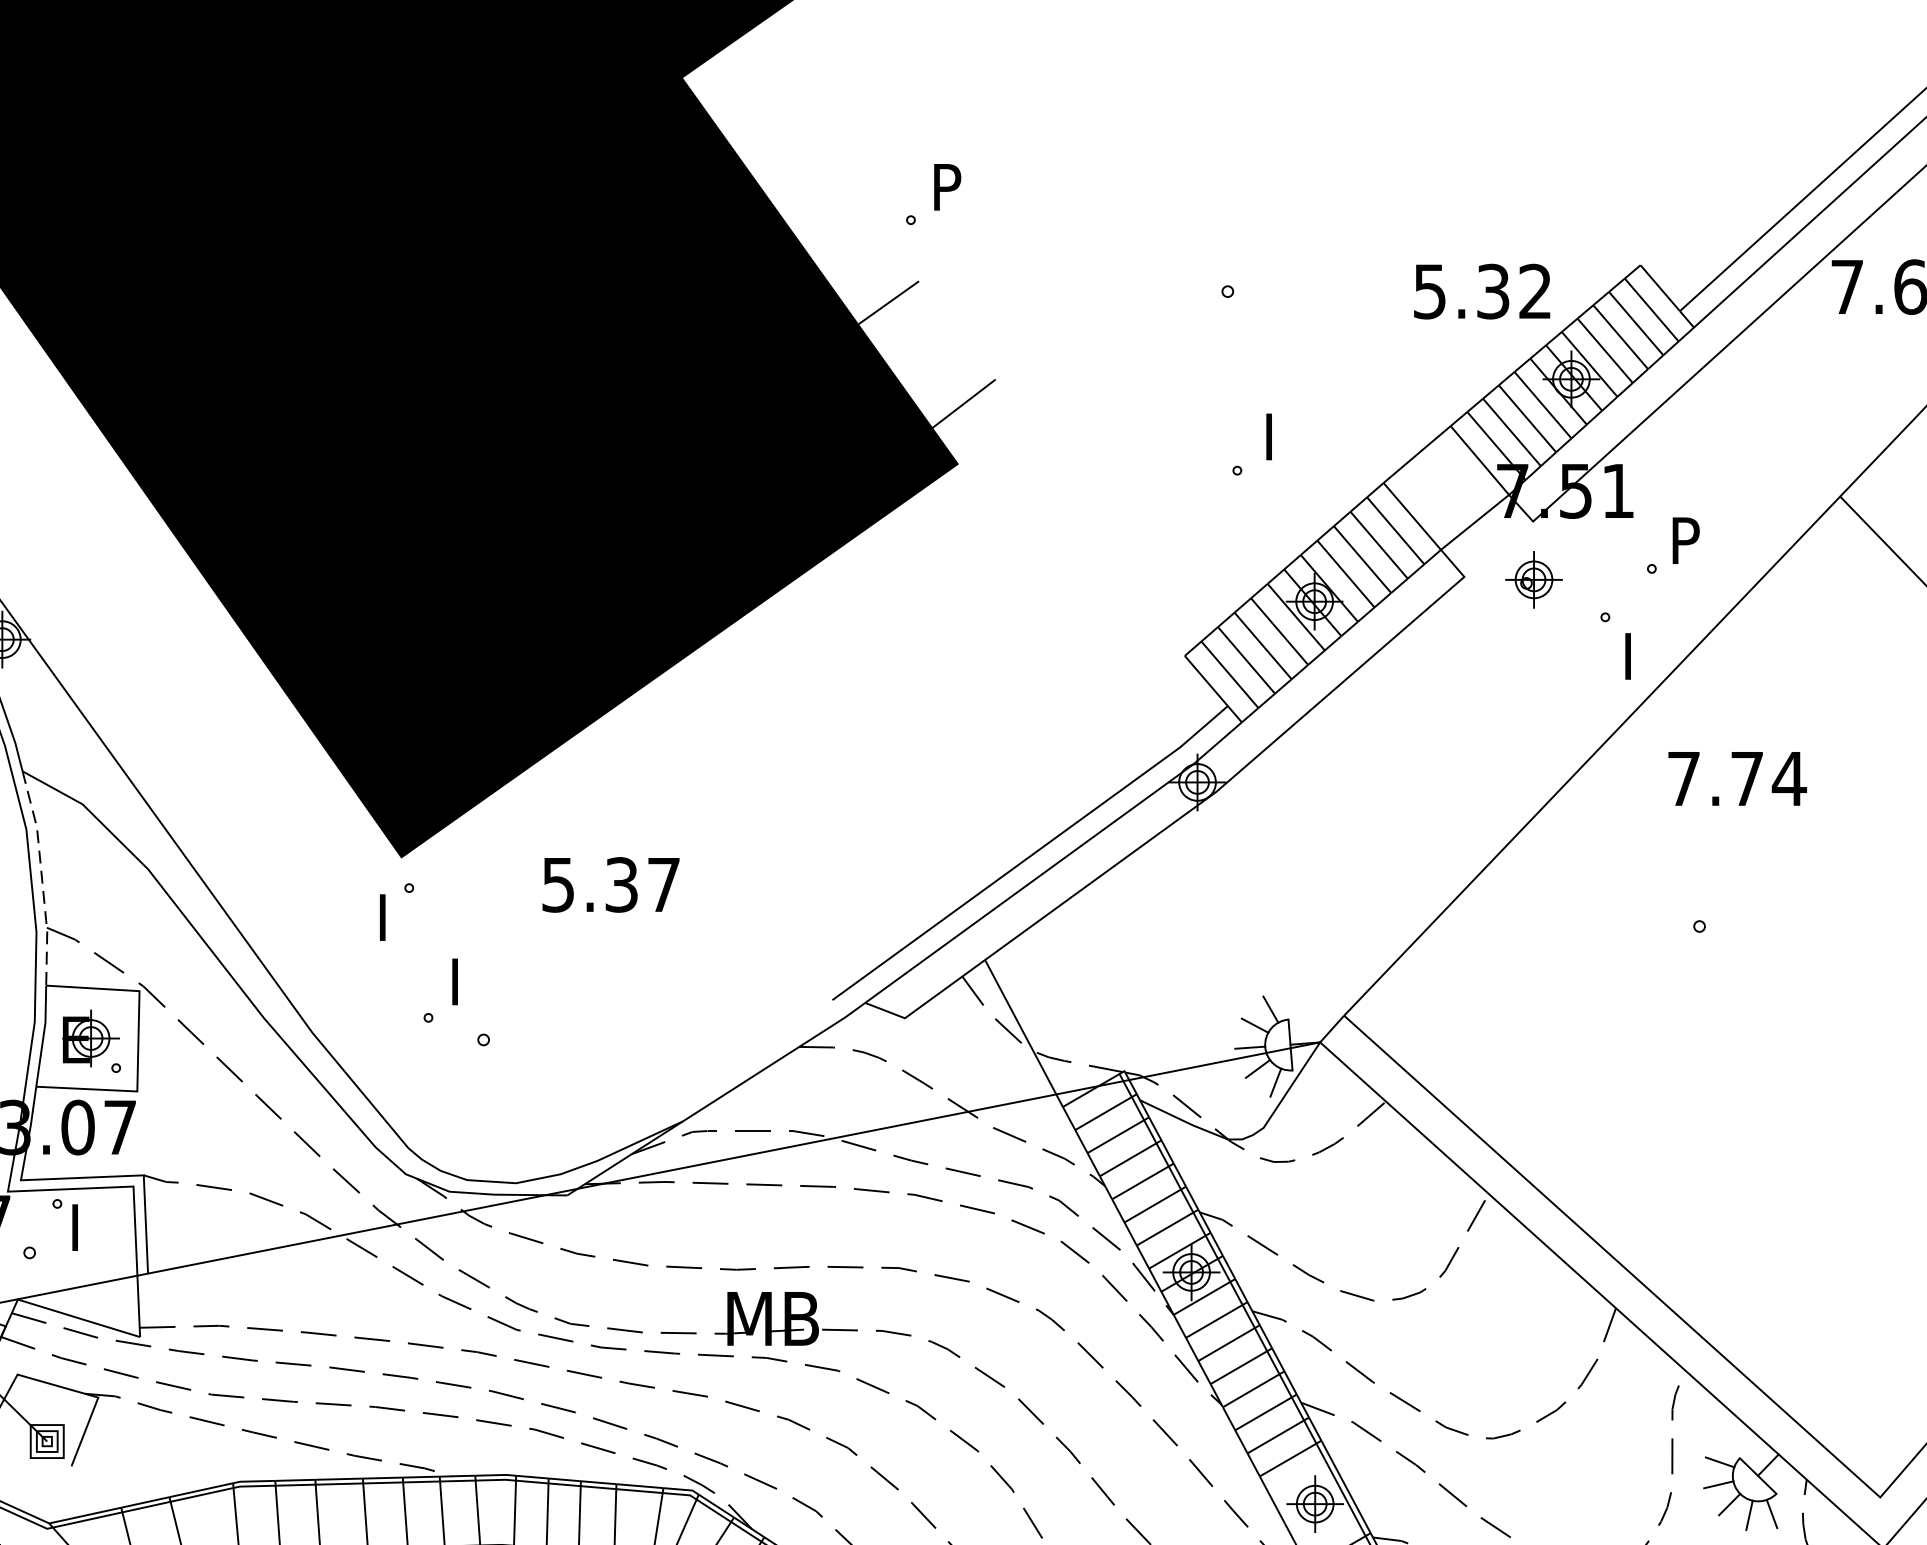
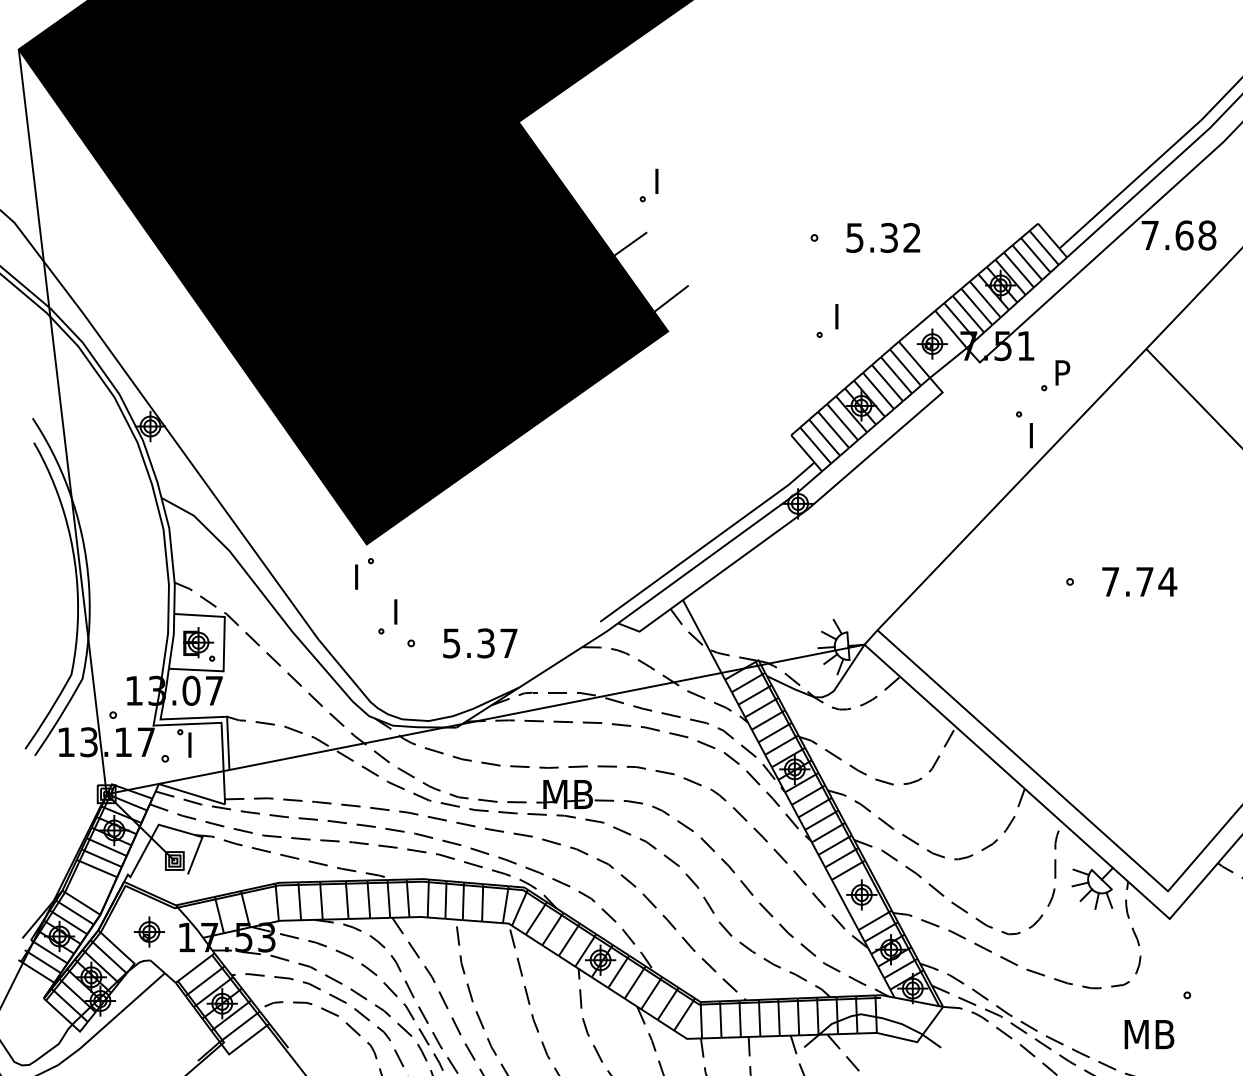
text: (949, 176) -> (663, 175), P -> I
text: (1482, 290) -> (883, 237), moved
part: (1532, 578) -> (931, 343), moved
text: (1737, 778) -> (1139, 581), moved
line: (42, 879) -> (172, 556), dashed -> solid
text: (611, 885) -> (480, 643), moved

